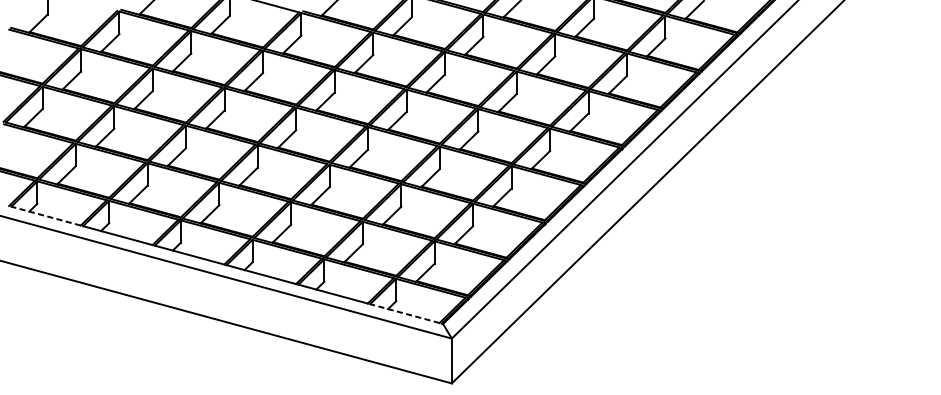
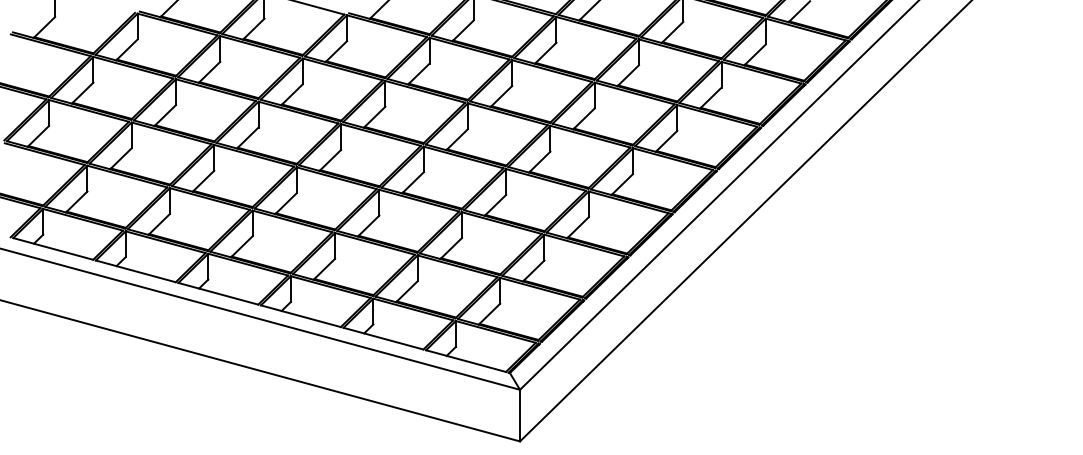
line: (45, 215) -> (52, 248), dashed -> solid
line: (404, 313) -> (465, 360), dashed -> solid

